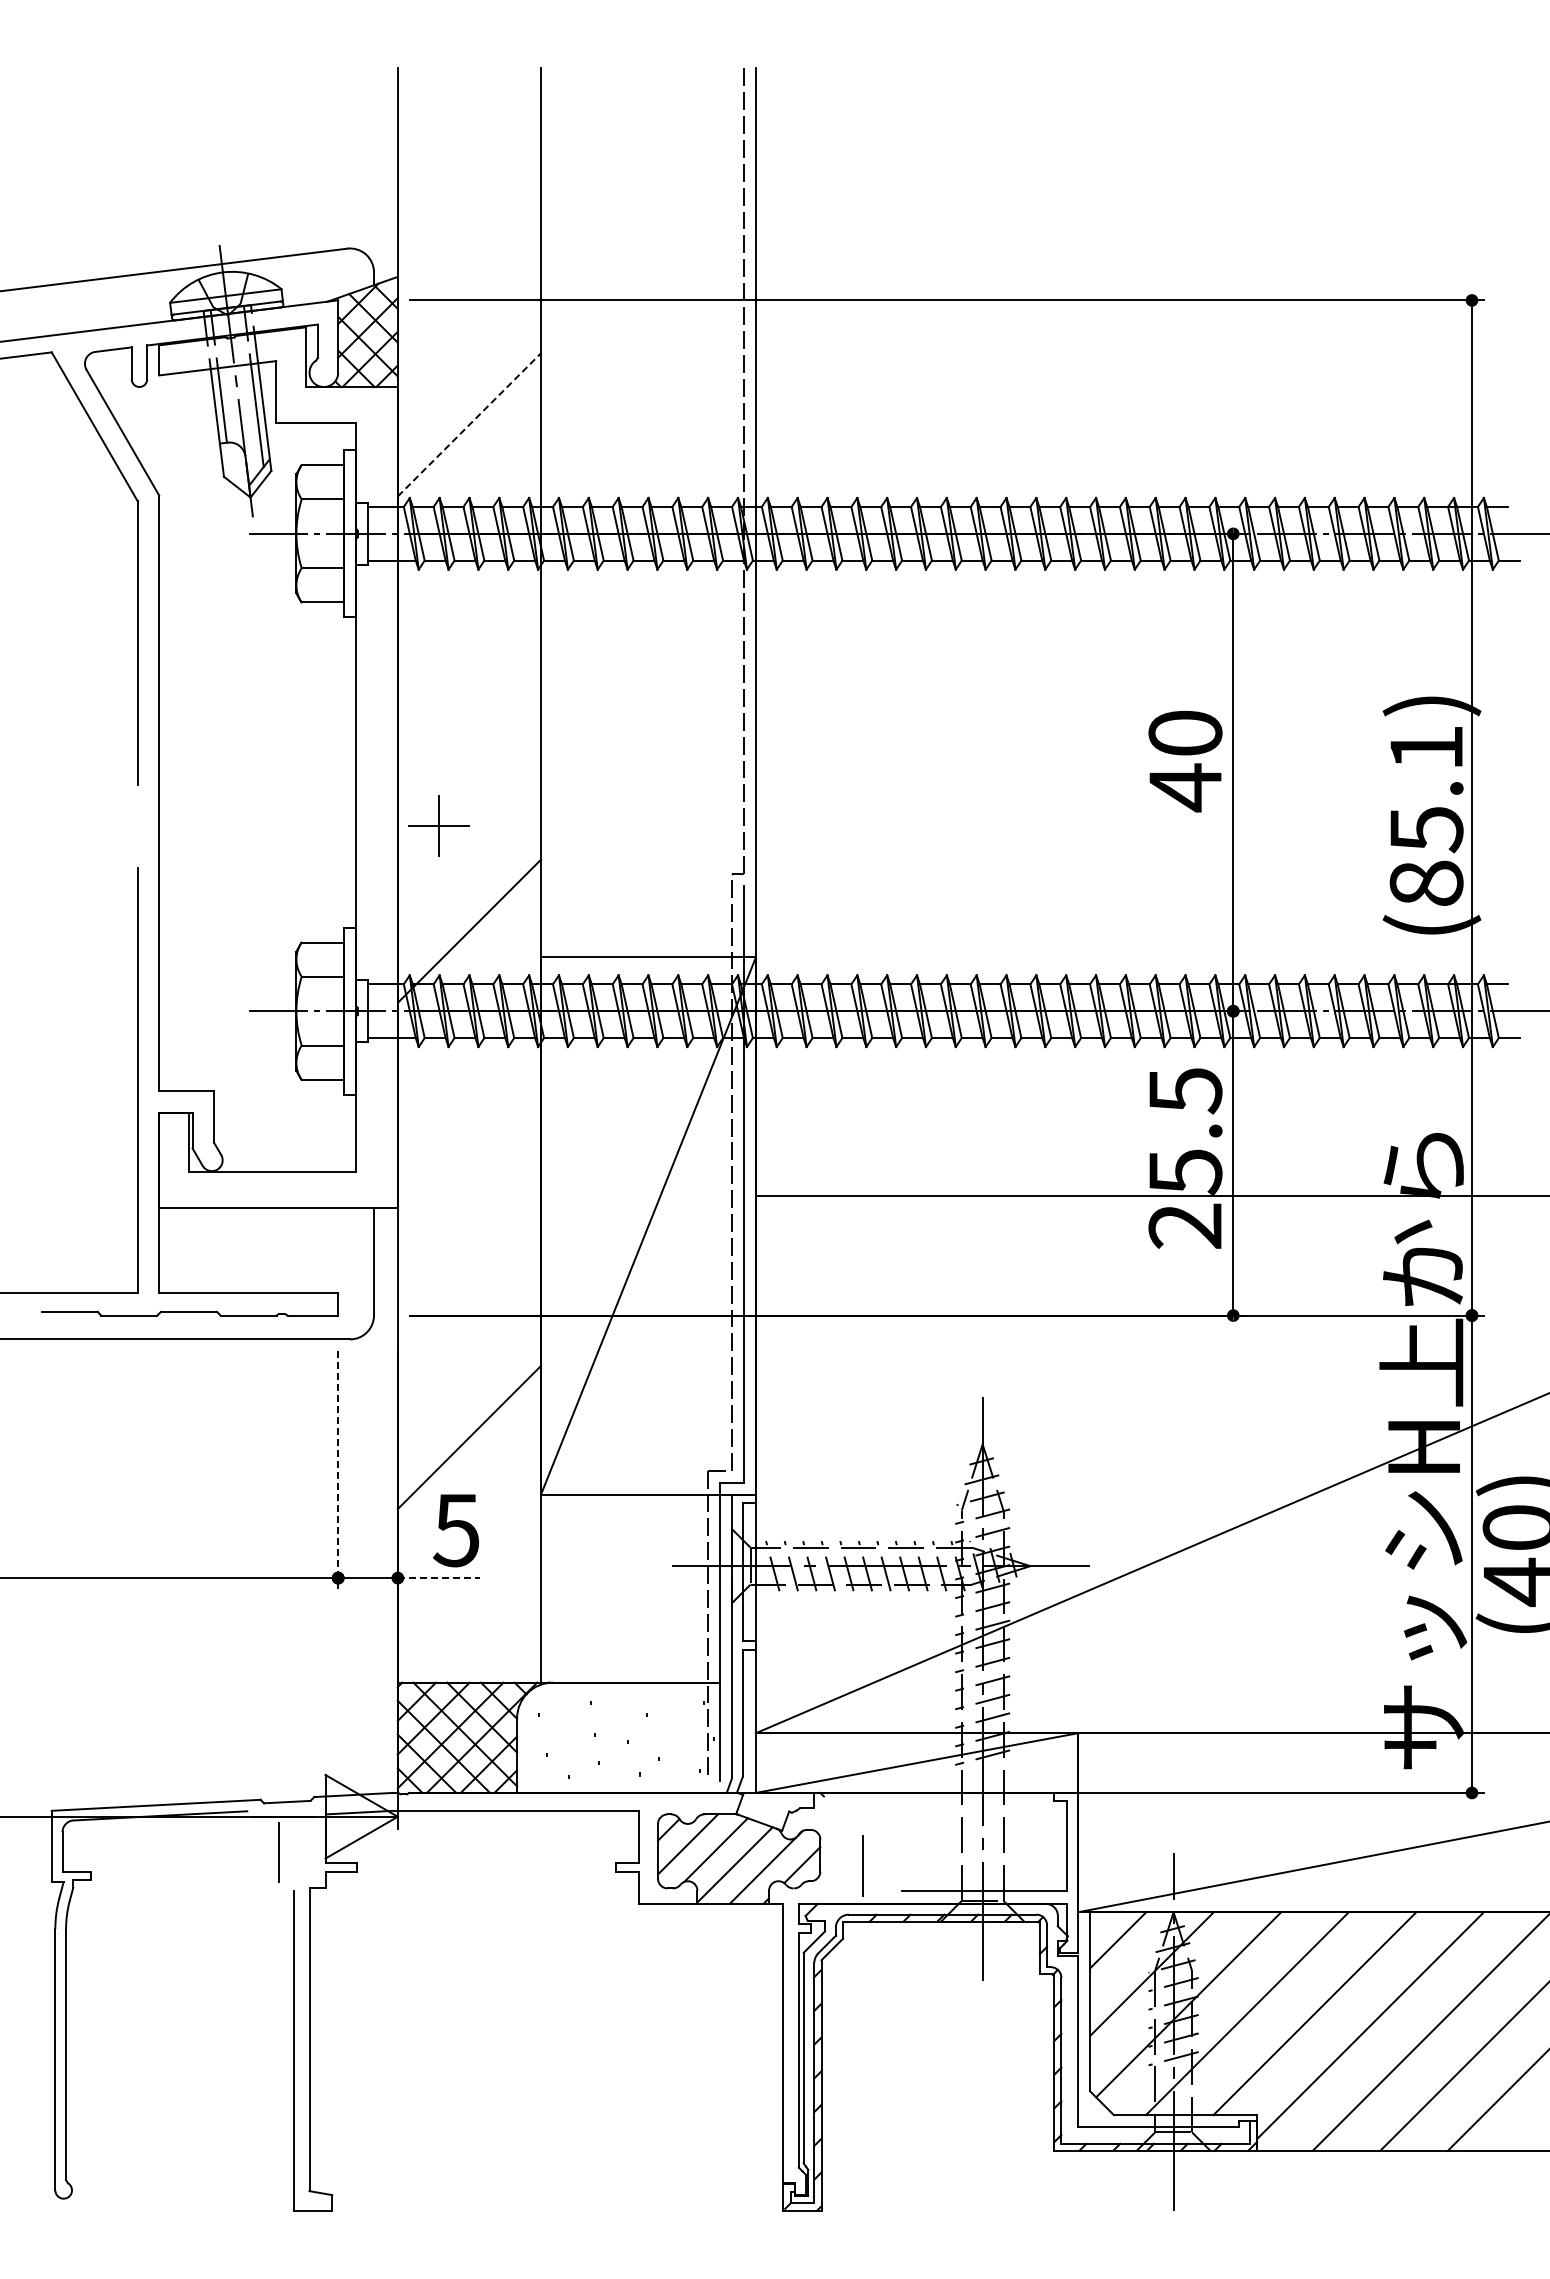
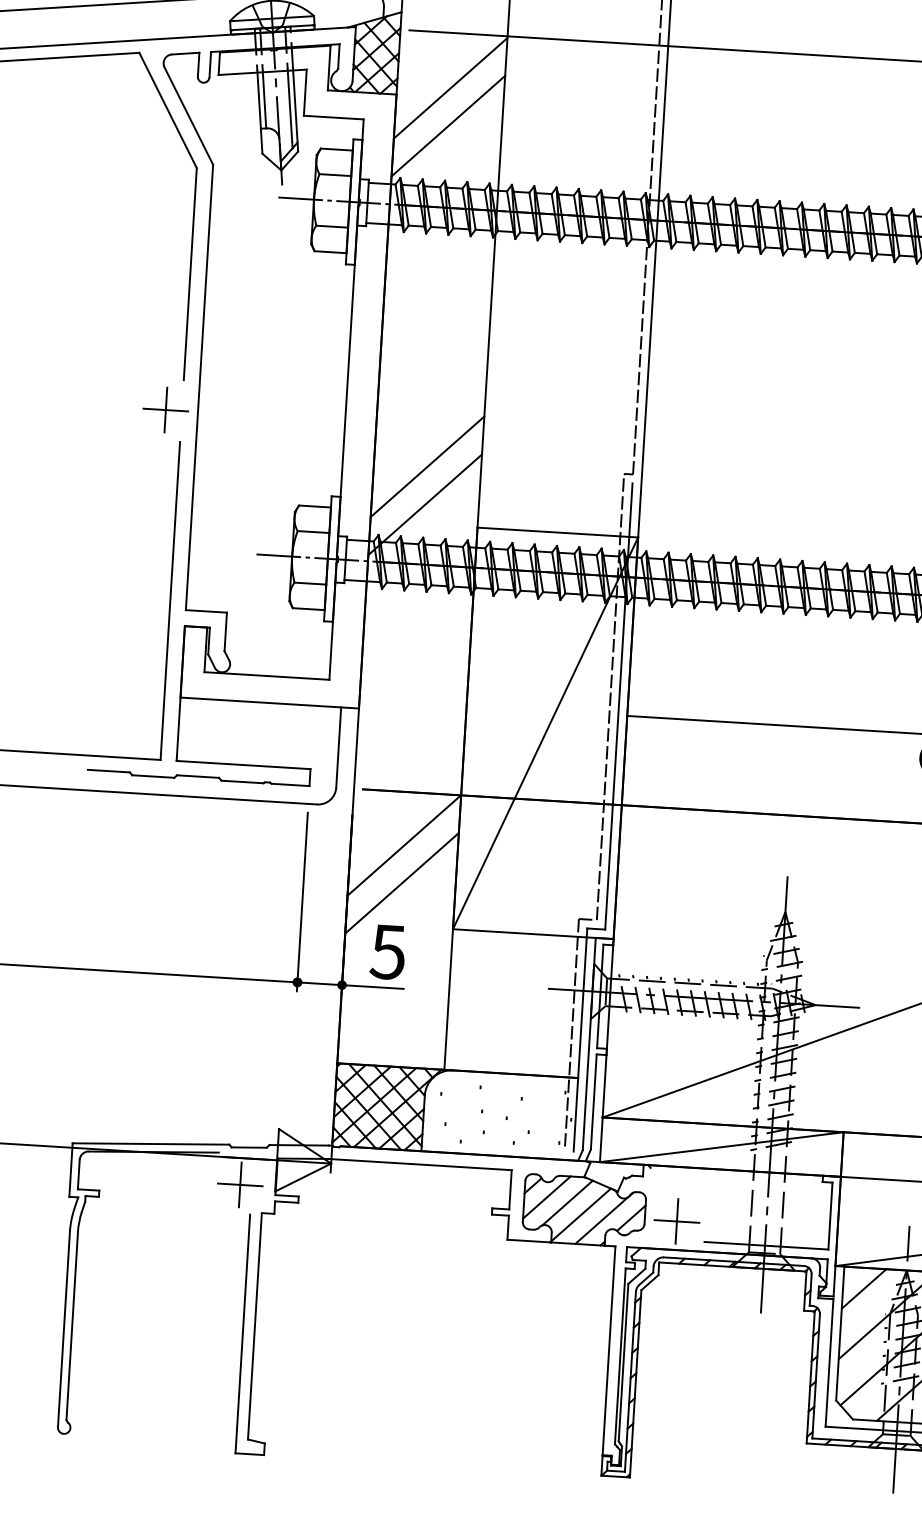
line: (469, 373) -> (450, 87), added
line: (469, 424) -> (448, 125), dashed -> solid
part: (438, 825) -> (165, 409), moved
line: (469, 880) -> (427, 466), added
line: (469, 1386) -> (404, 845), added
line: (338, 1471) -> (302, 902), dashed -> solid
line: (439, 1578) -> (373, 987), dashed -> solid
line: (278, 1852) -> (240, 1184), added
line: (863, 1865) -> (677, 1221), added

